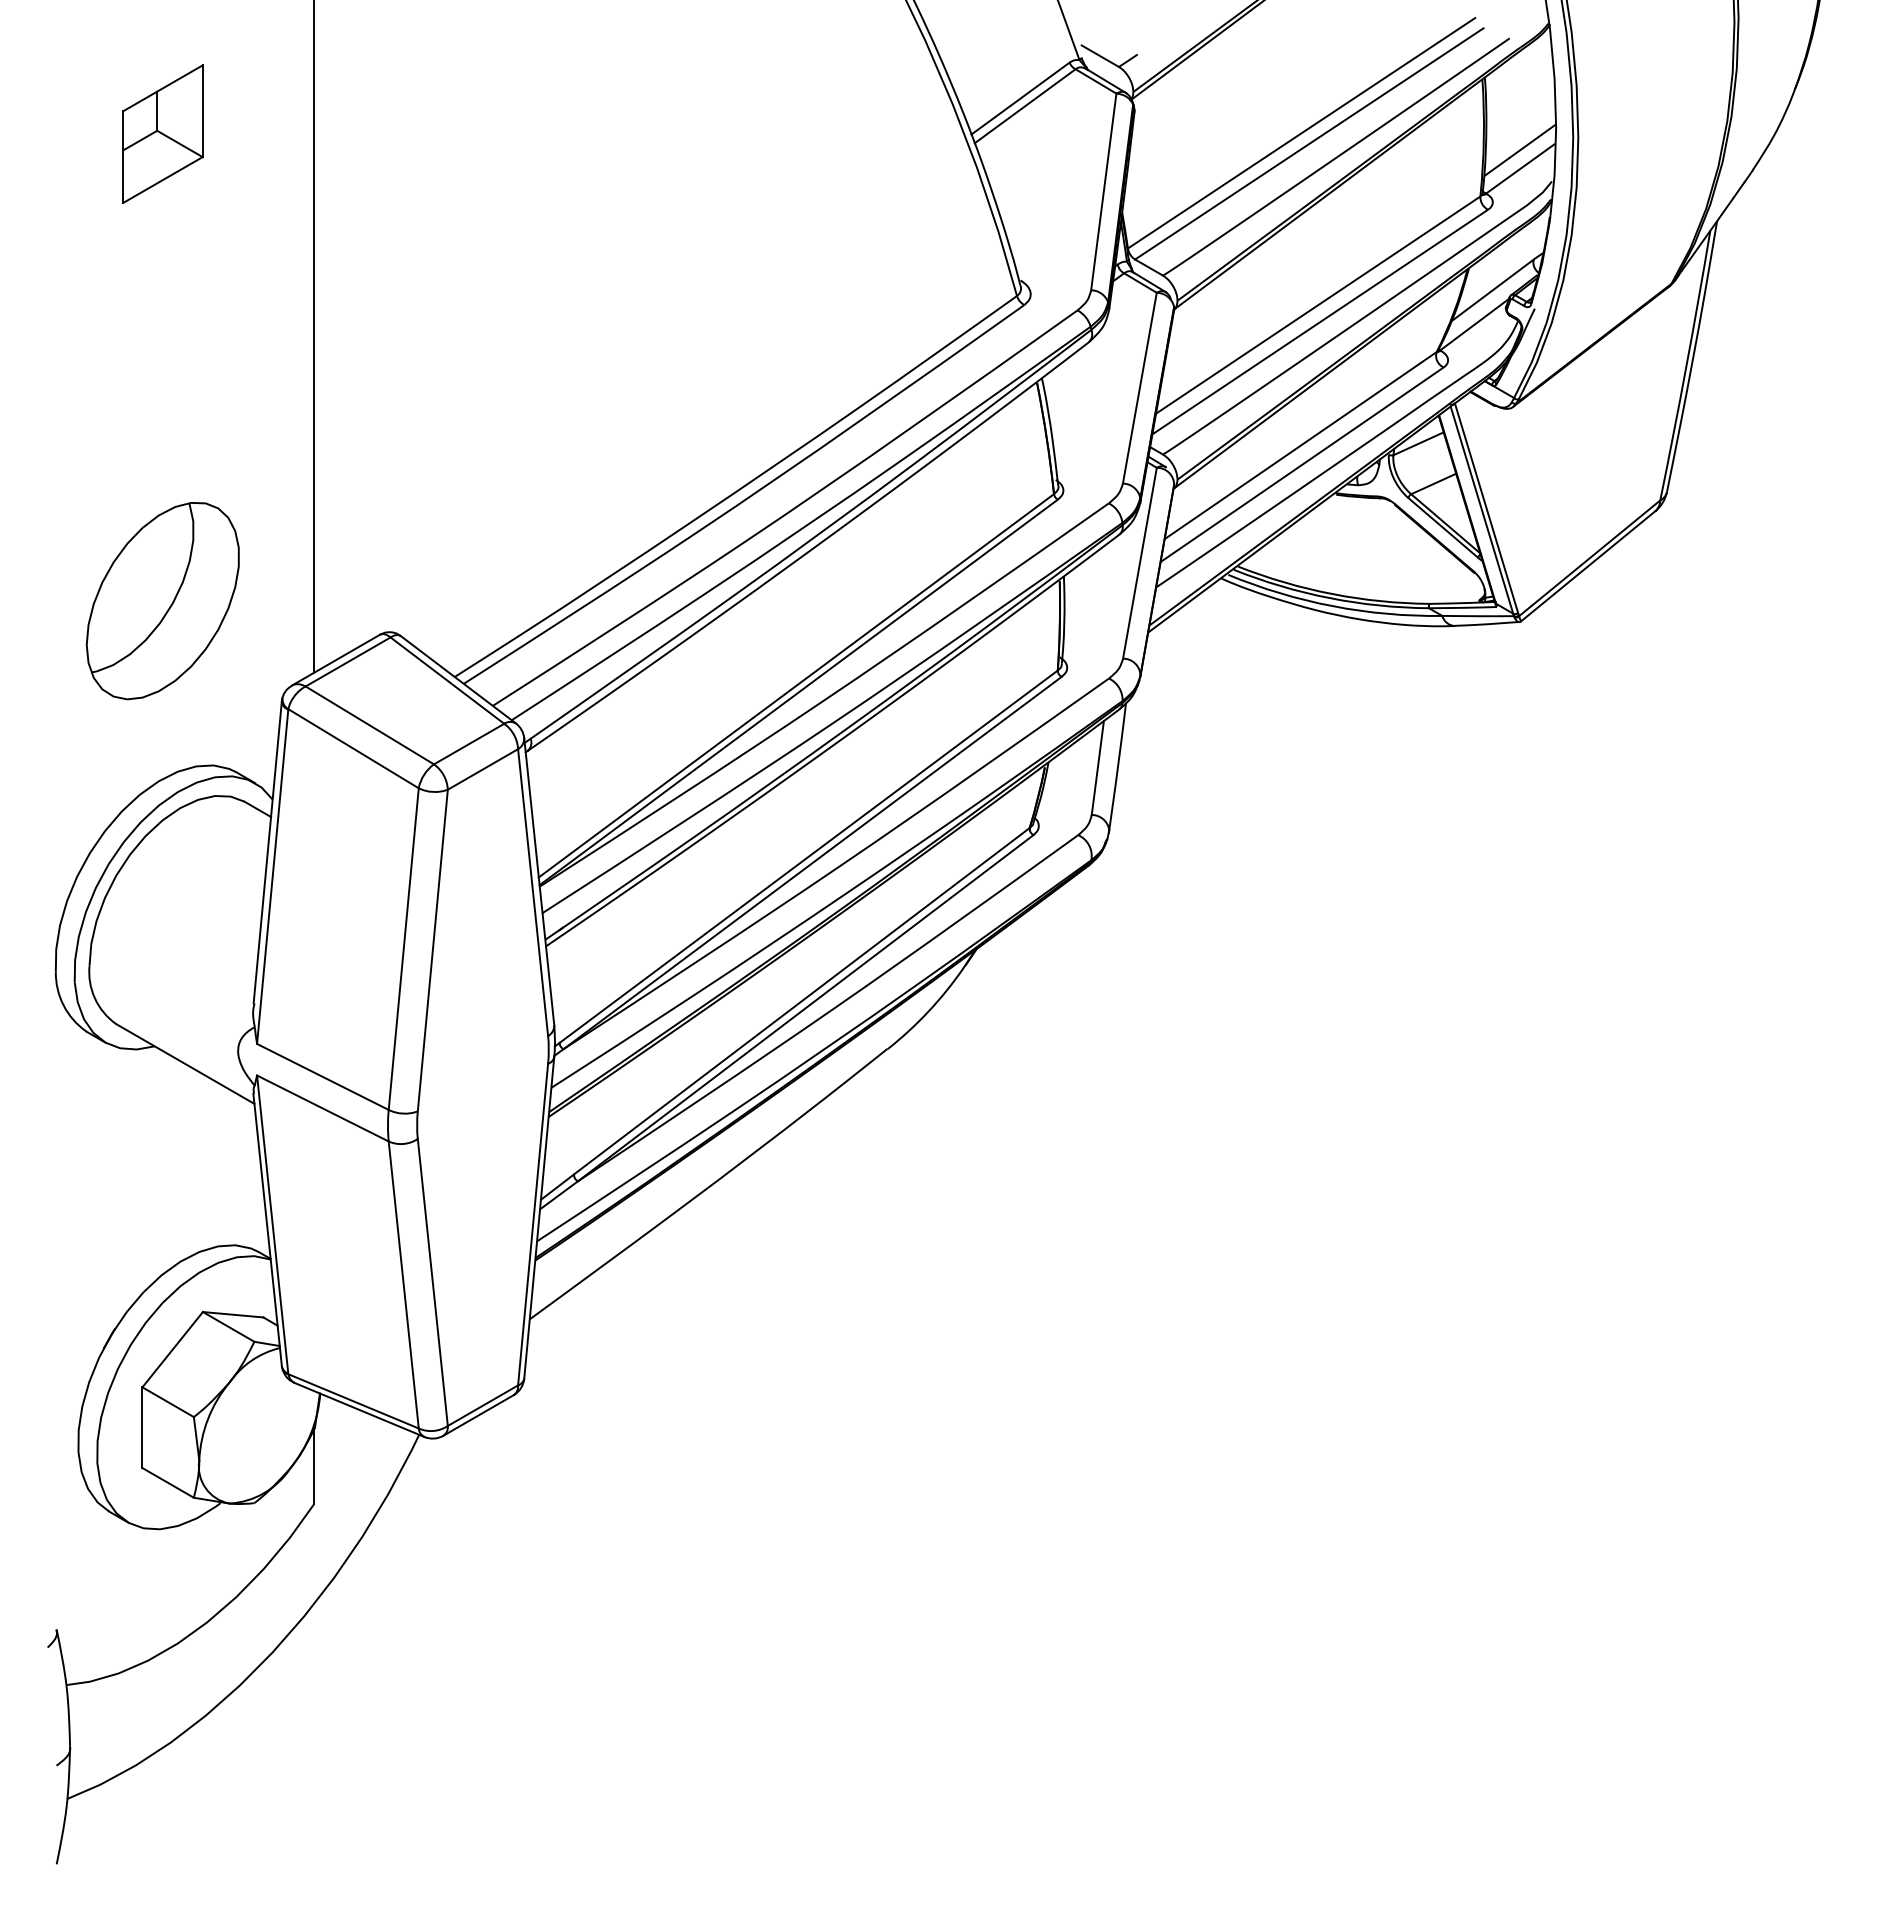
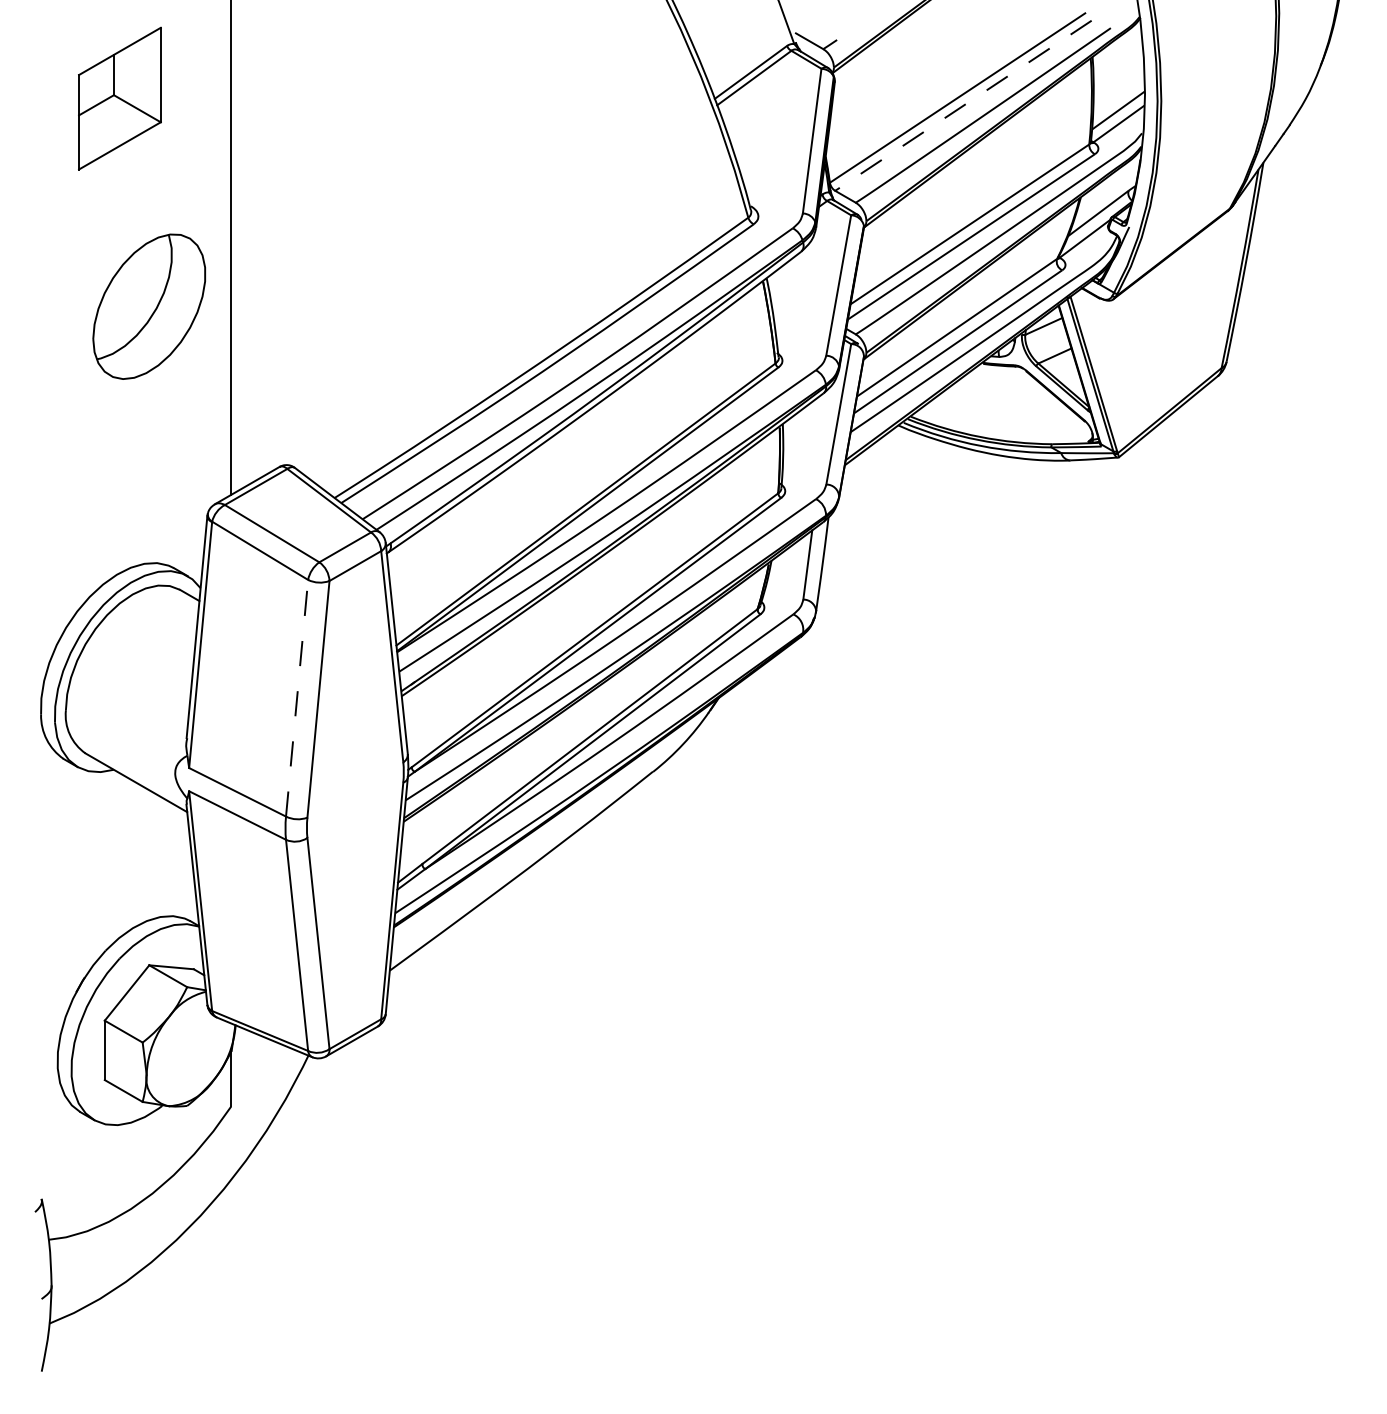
part: (162, 133) -> (119, 98), size x1.4
line: (1308, 144) -> (962, 106), solid -> dashed
part: (162, 601) -> (149, 307), moved
line: (403, 949) -> (296, 698), solid -> dashed

